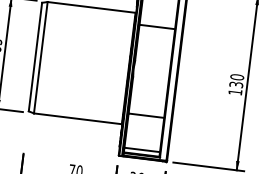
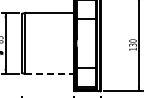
line: (79, 119) -> (50, 74), solid -> dashed

